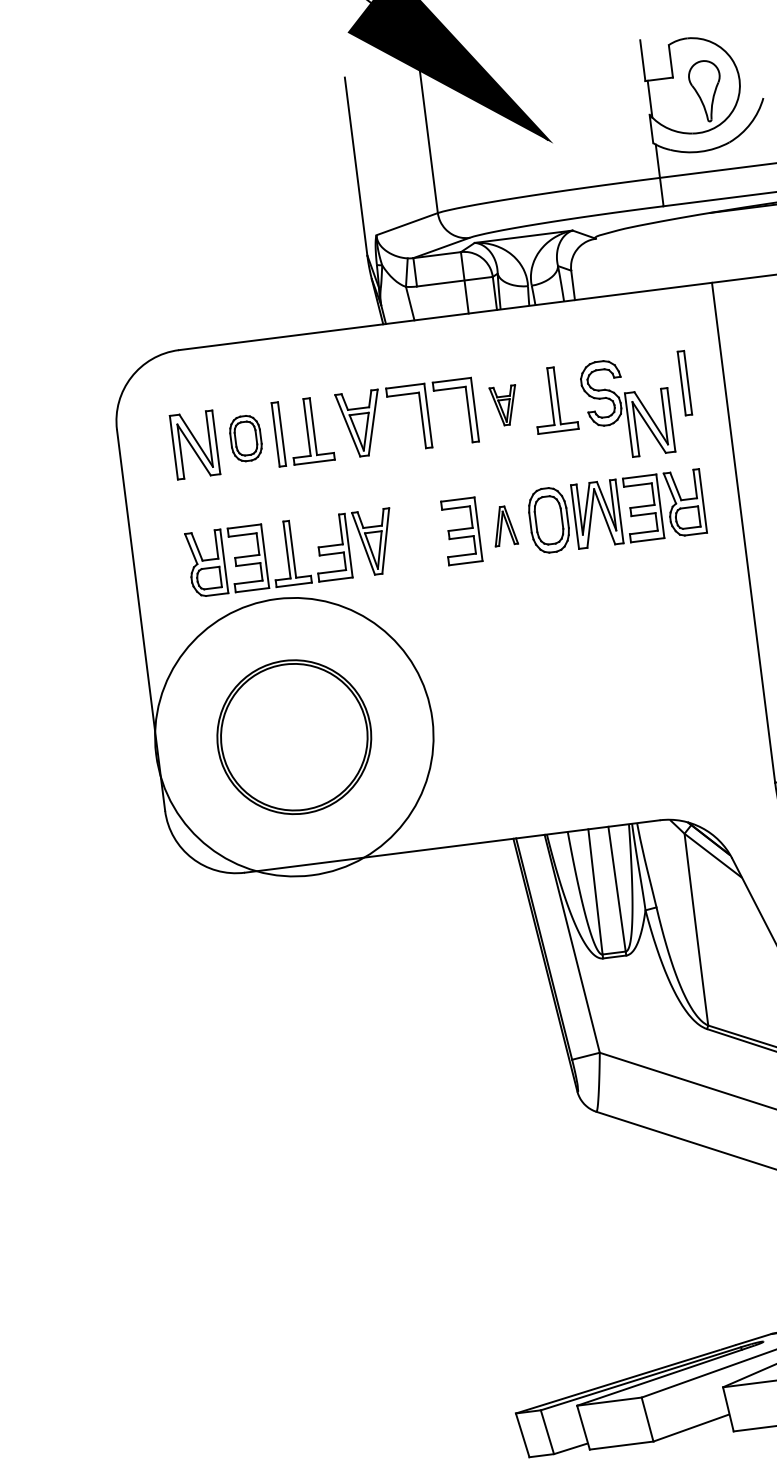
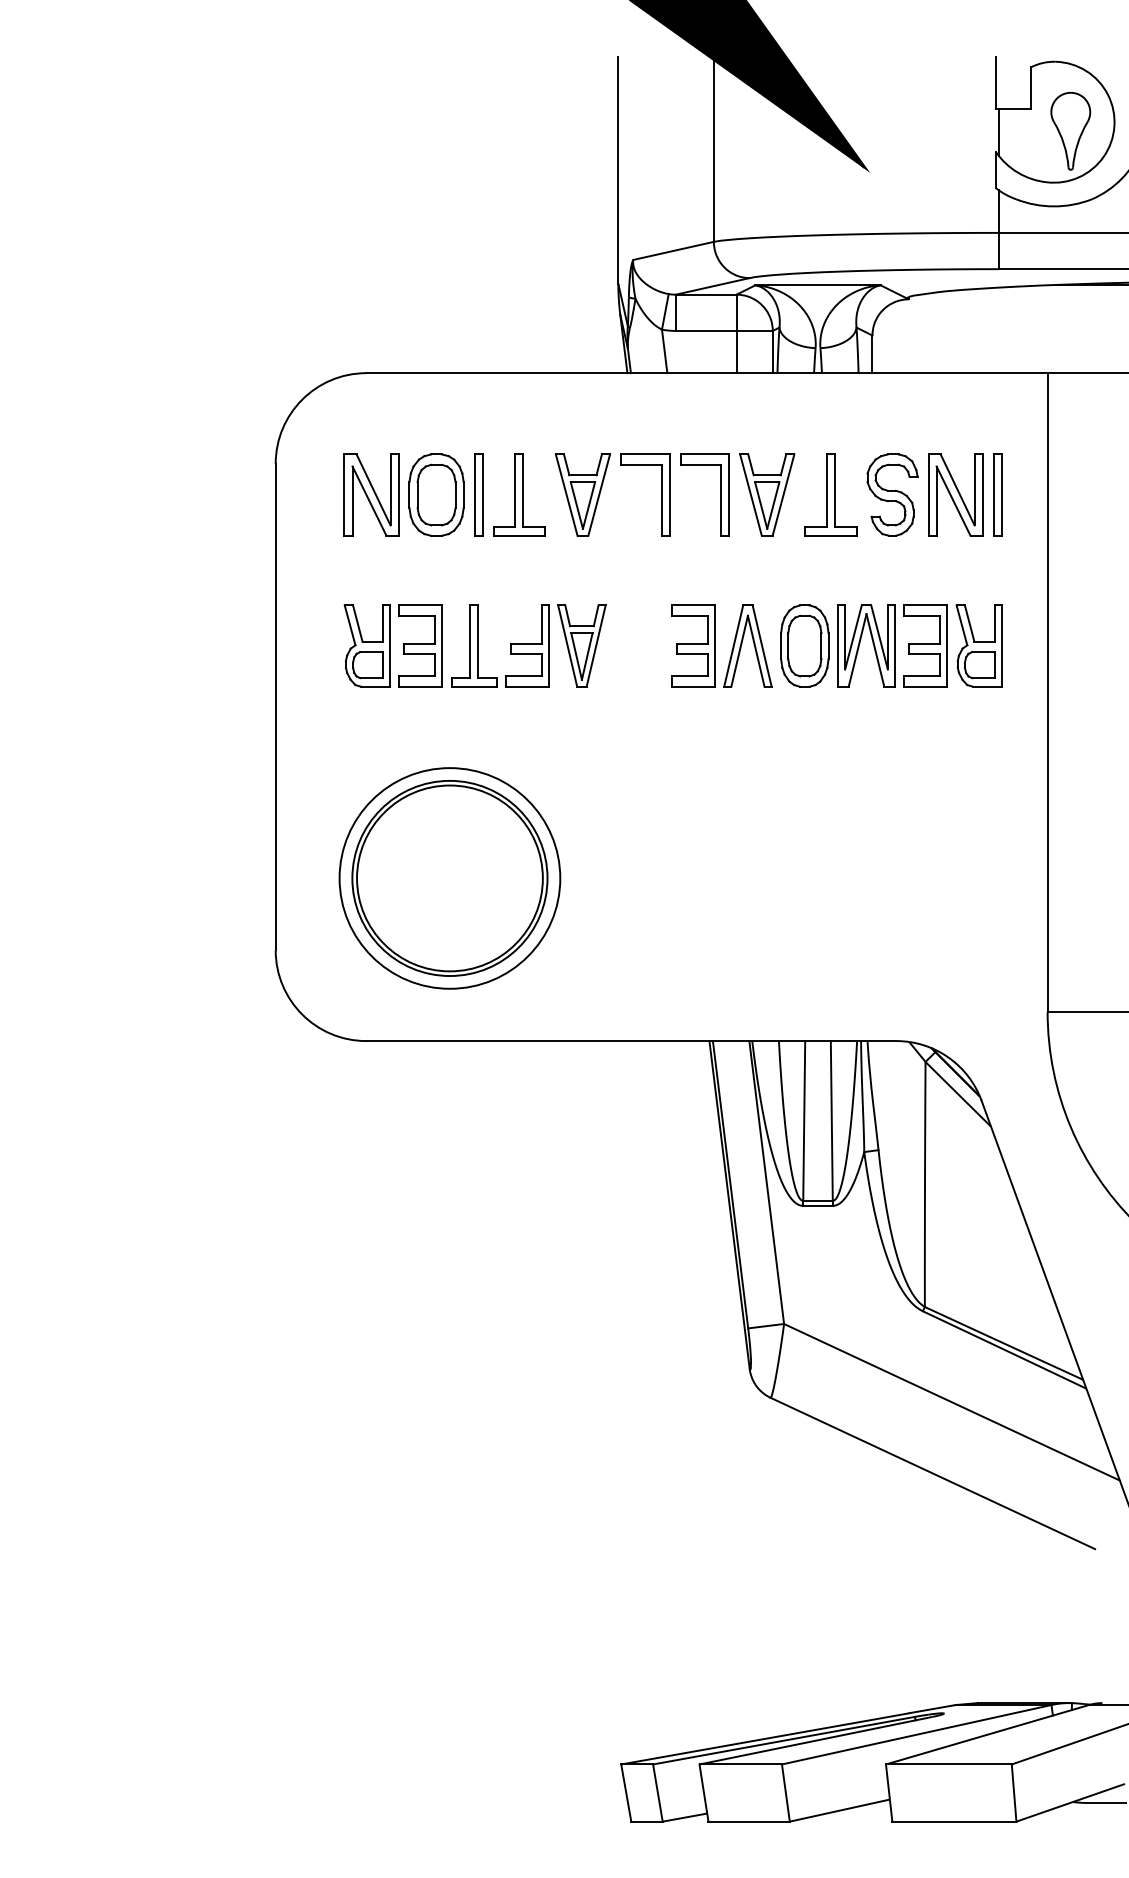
part: (504, 405) -> (767, 494), size x1.67
part: (650, 422) -> (955, 494), moved
part: (245, 438) -> (436, 494), size x1.43
part: (504, 525) -> (747, 645), size x1.67
circle: (293, 737) -> (449, 878), size x0.62

